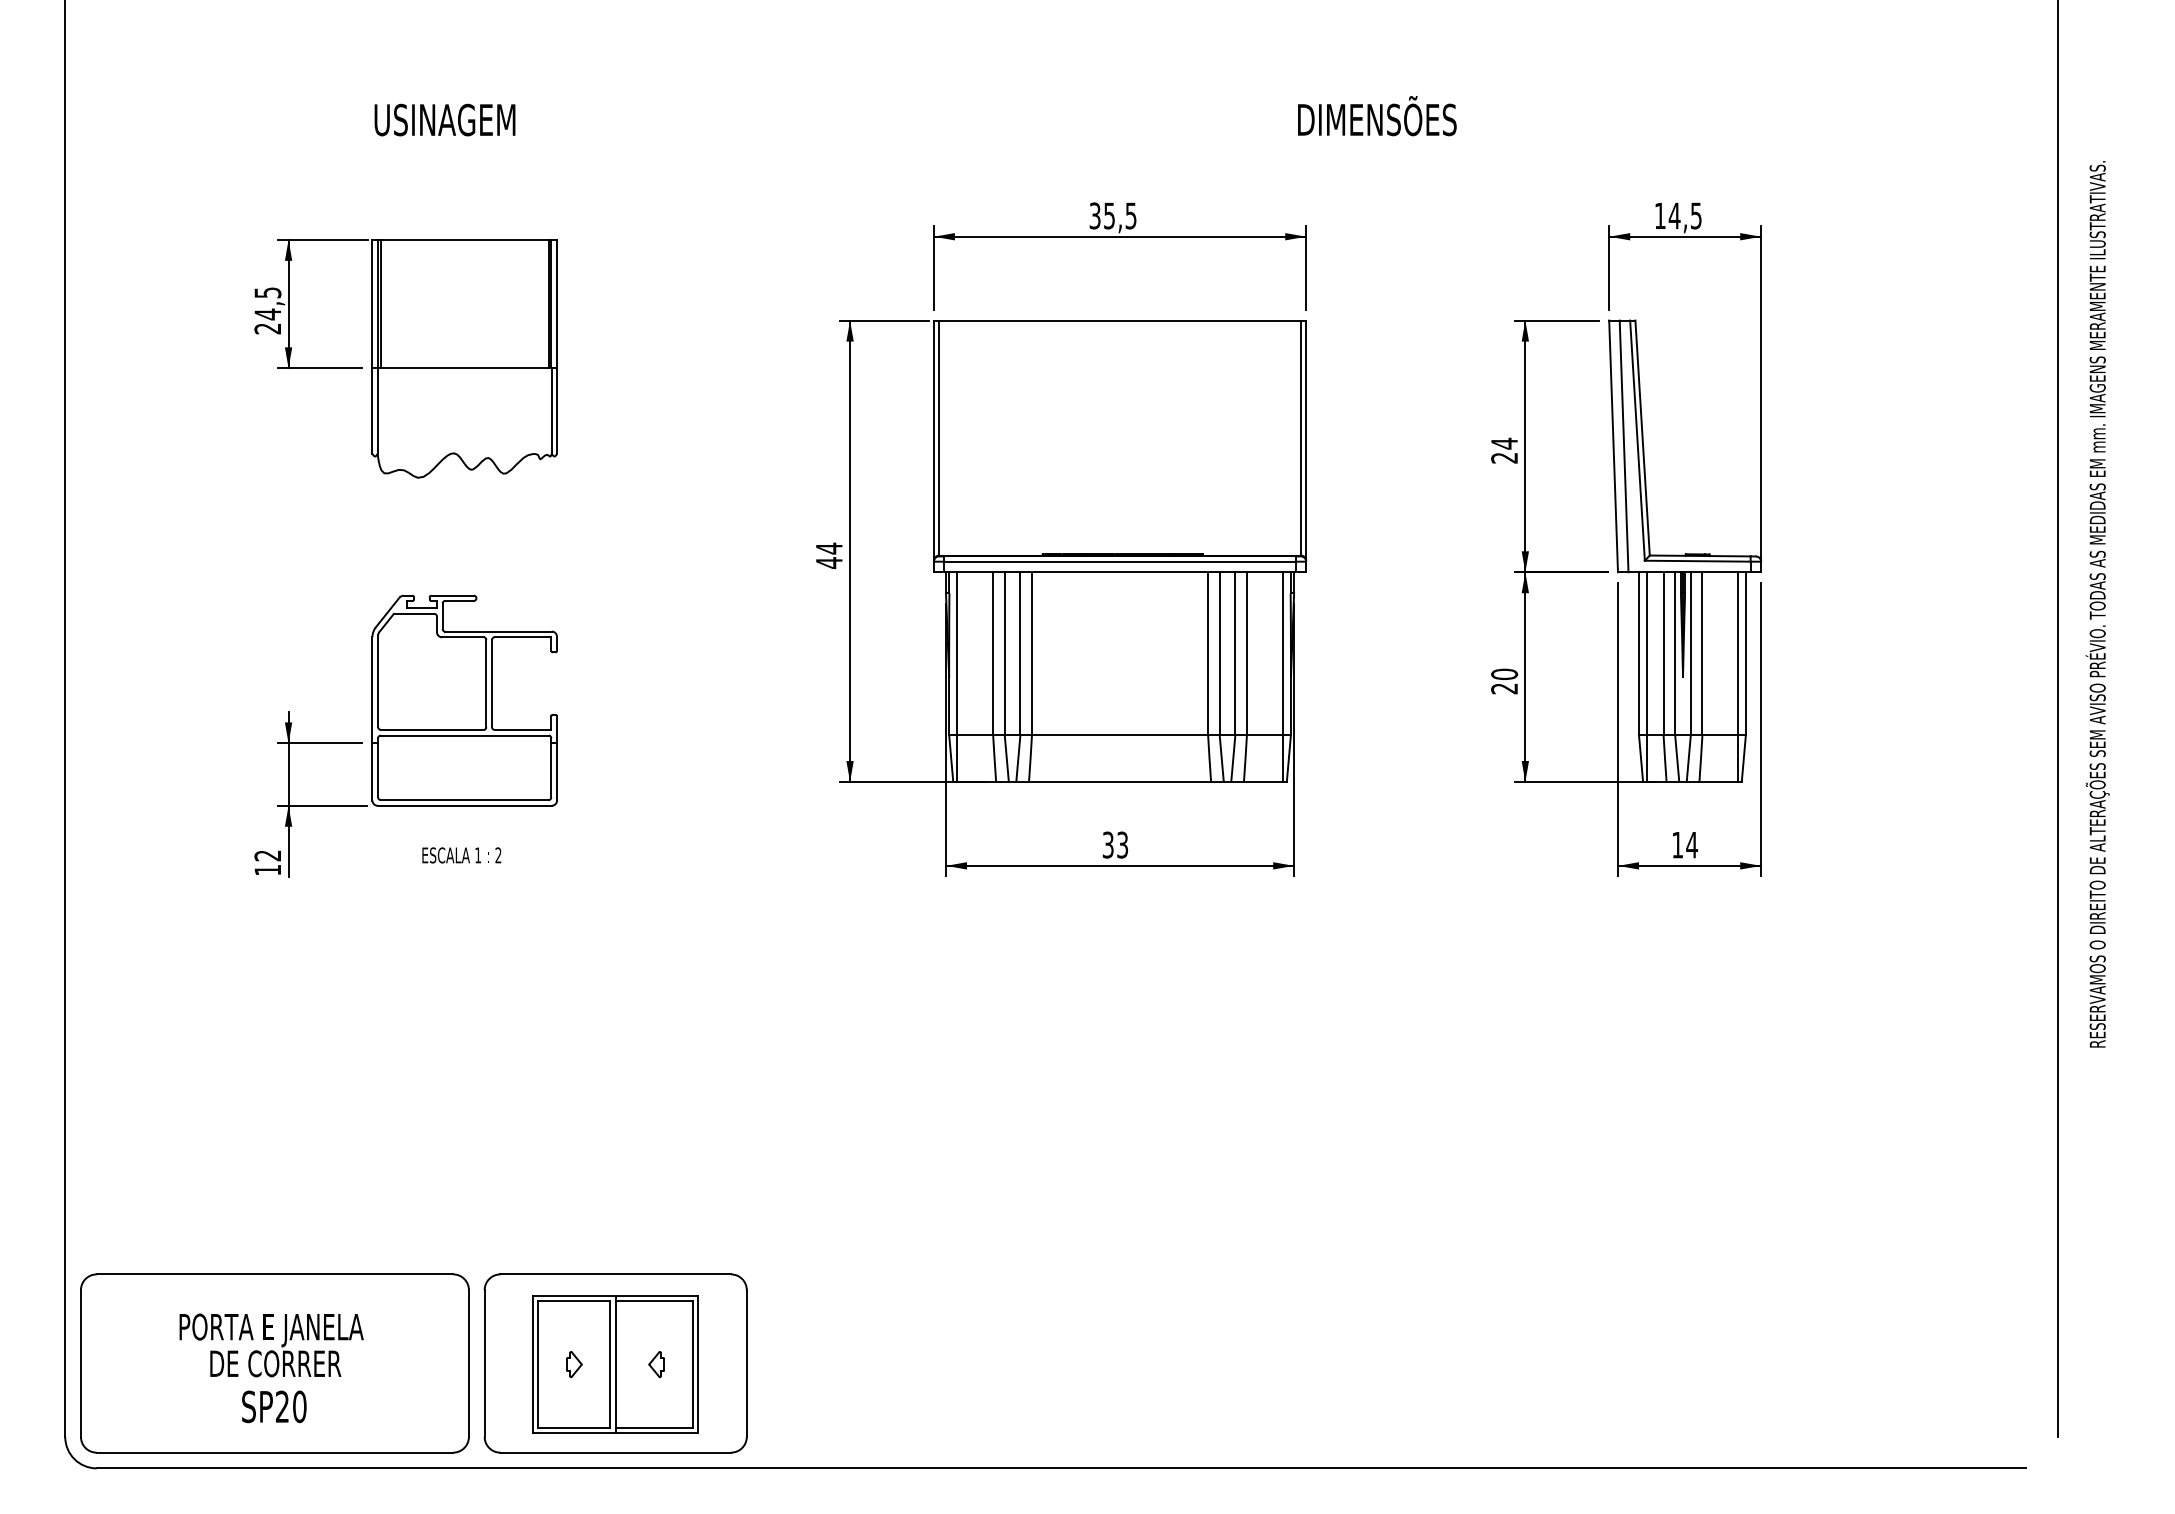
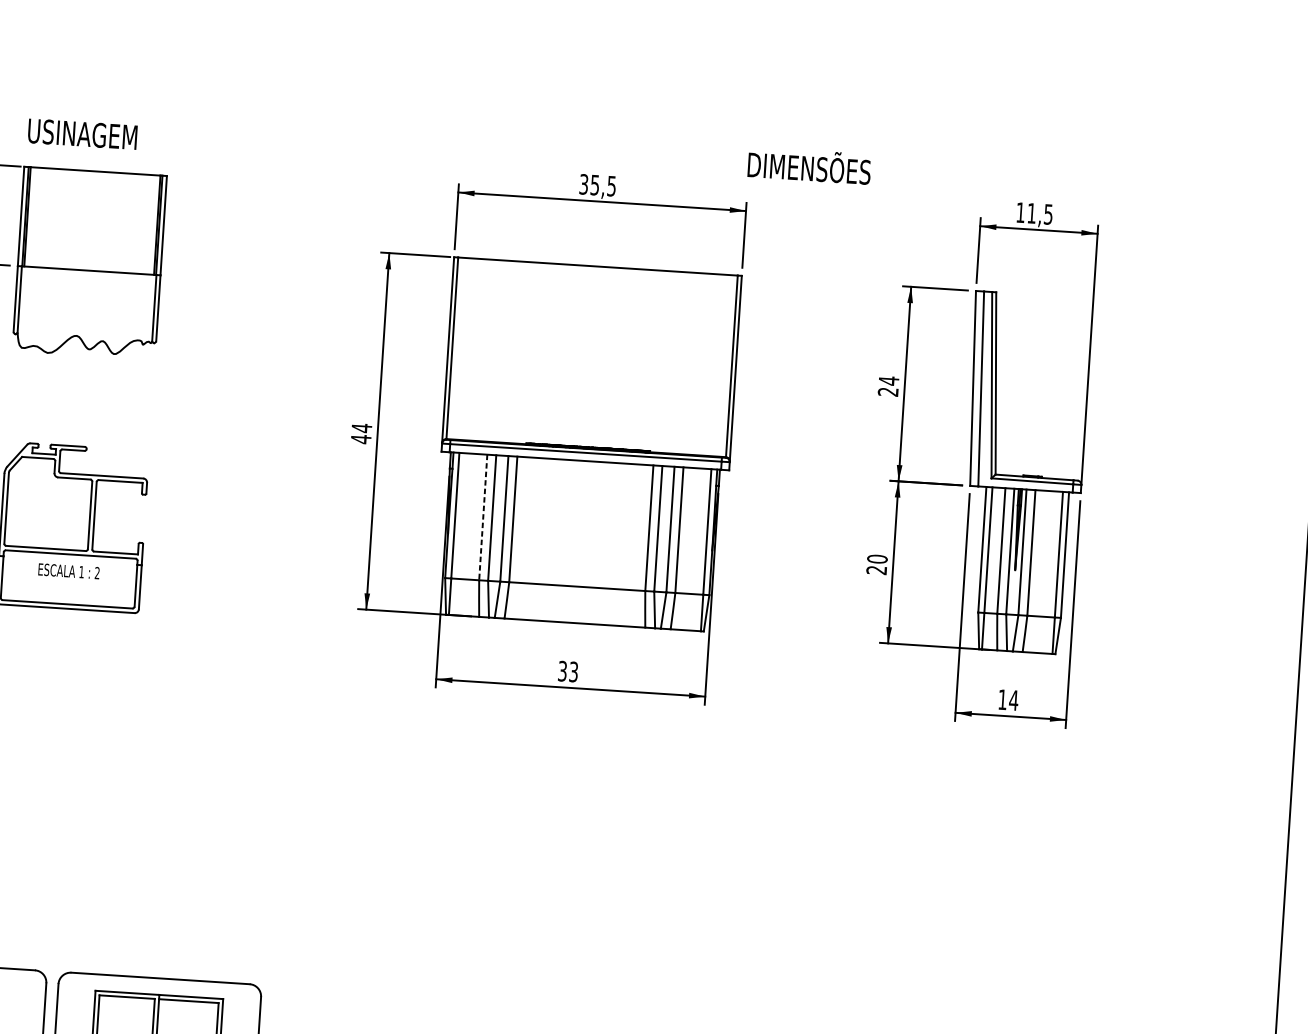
text: (1377, 116) -> (809, 166), moved
text: (444, 119) -> (82, 133), moved
text: (1674, 215) -> (1031, 213), 14,5 -> 11,5
line: (993, 654) -> (483, 518), solid -> dashed
text: (461, 855) -> (68, 571), moved

